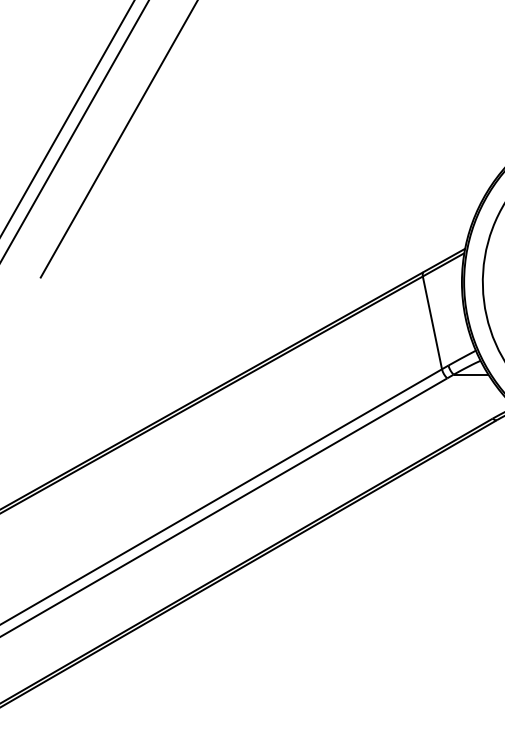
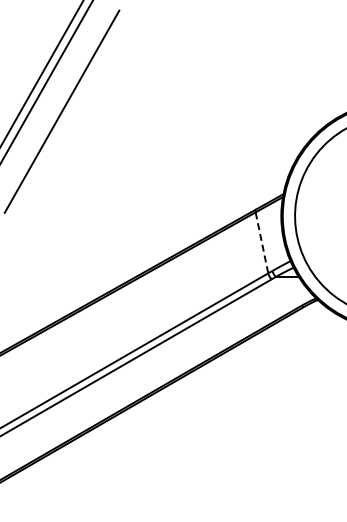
line: (431, 322) -> (261, 242), solid -> dashed

